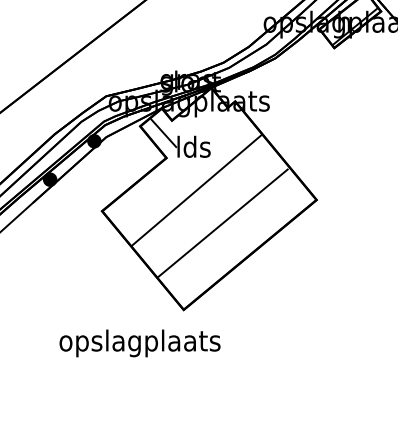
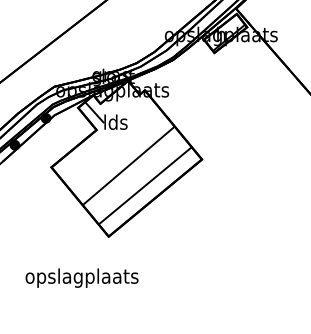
line: (196, 189) -> (128, 165), moved
line: (221, 222) -> (144, 185), moved
text: (139, 342) -> (81, 277), moved

